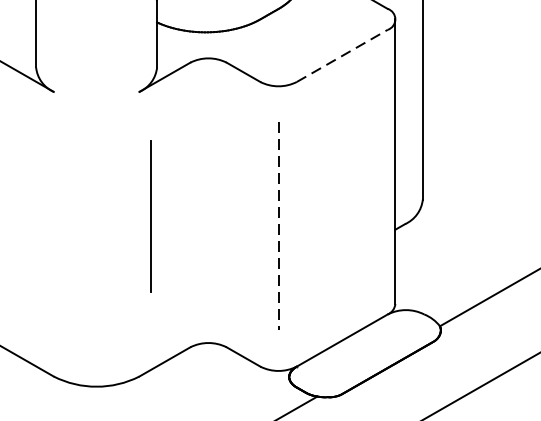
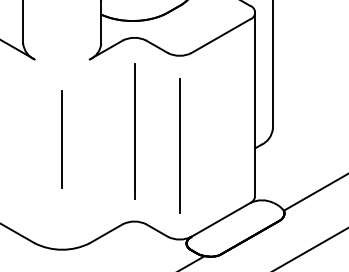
line: (341, 56) -> (220, 36), dashed -> solid
line: (208, 201) -> (134, 130), added
line: (149, 215) -> (61, 139), moved
line: (278, 226) -> (179, 146), dashed -> solid

